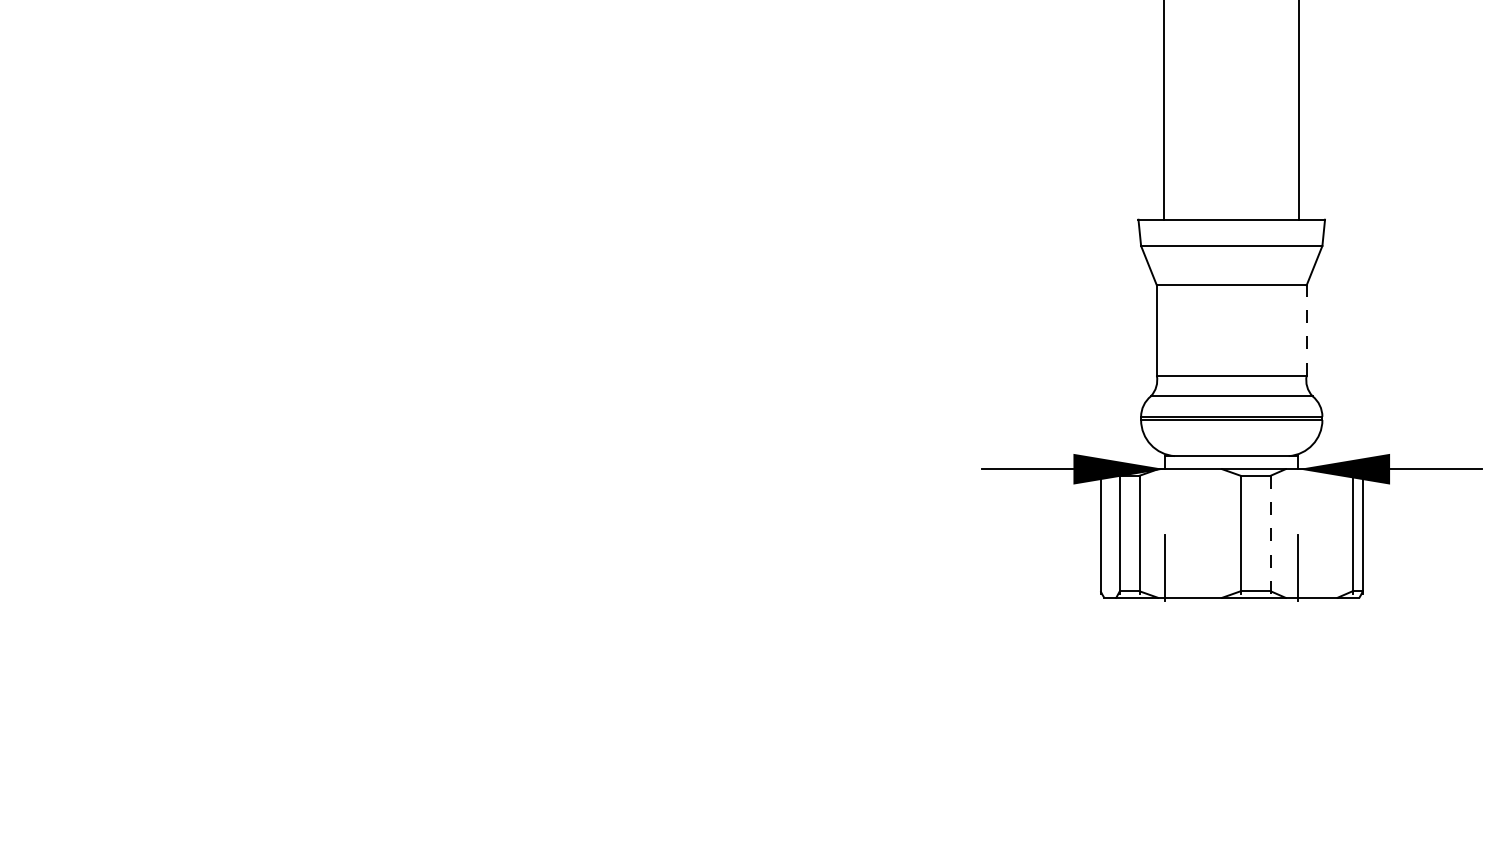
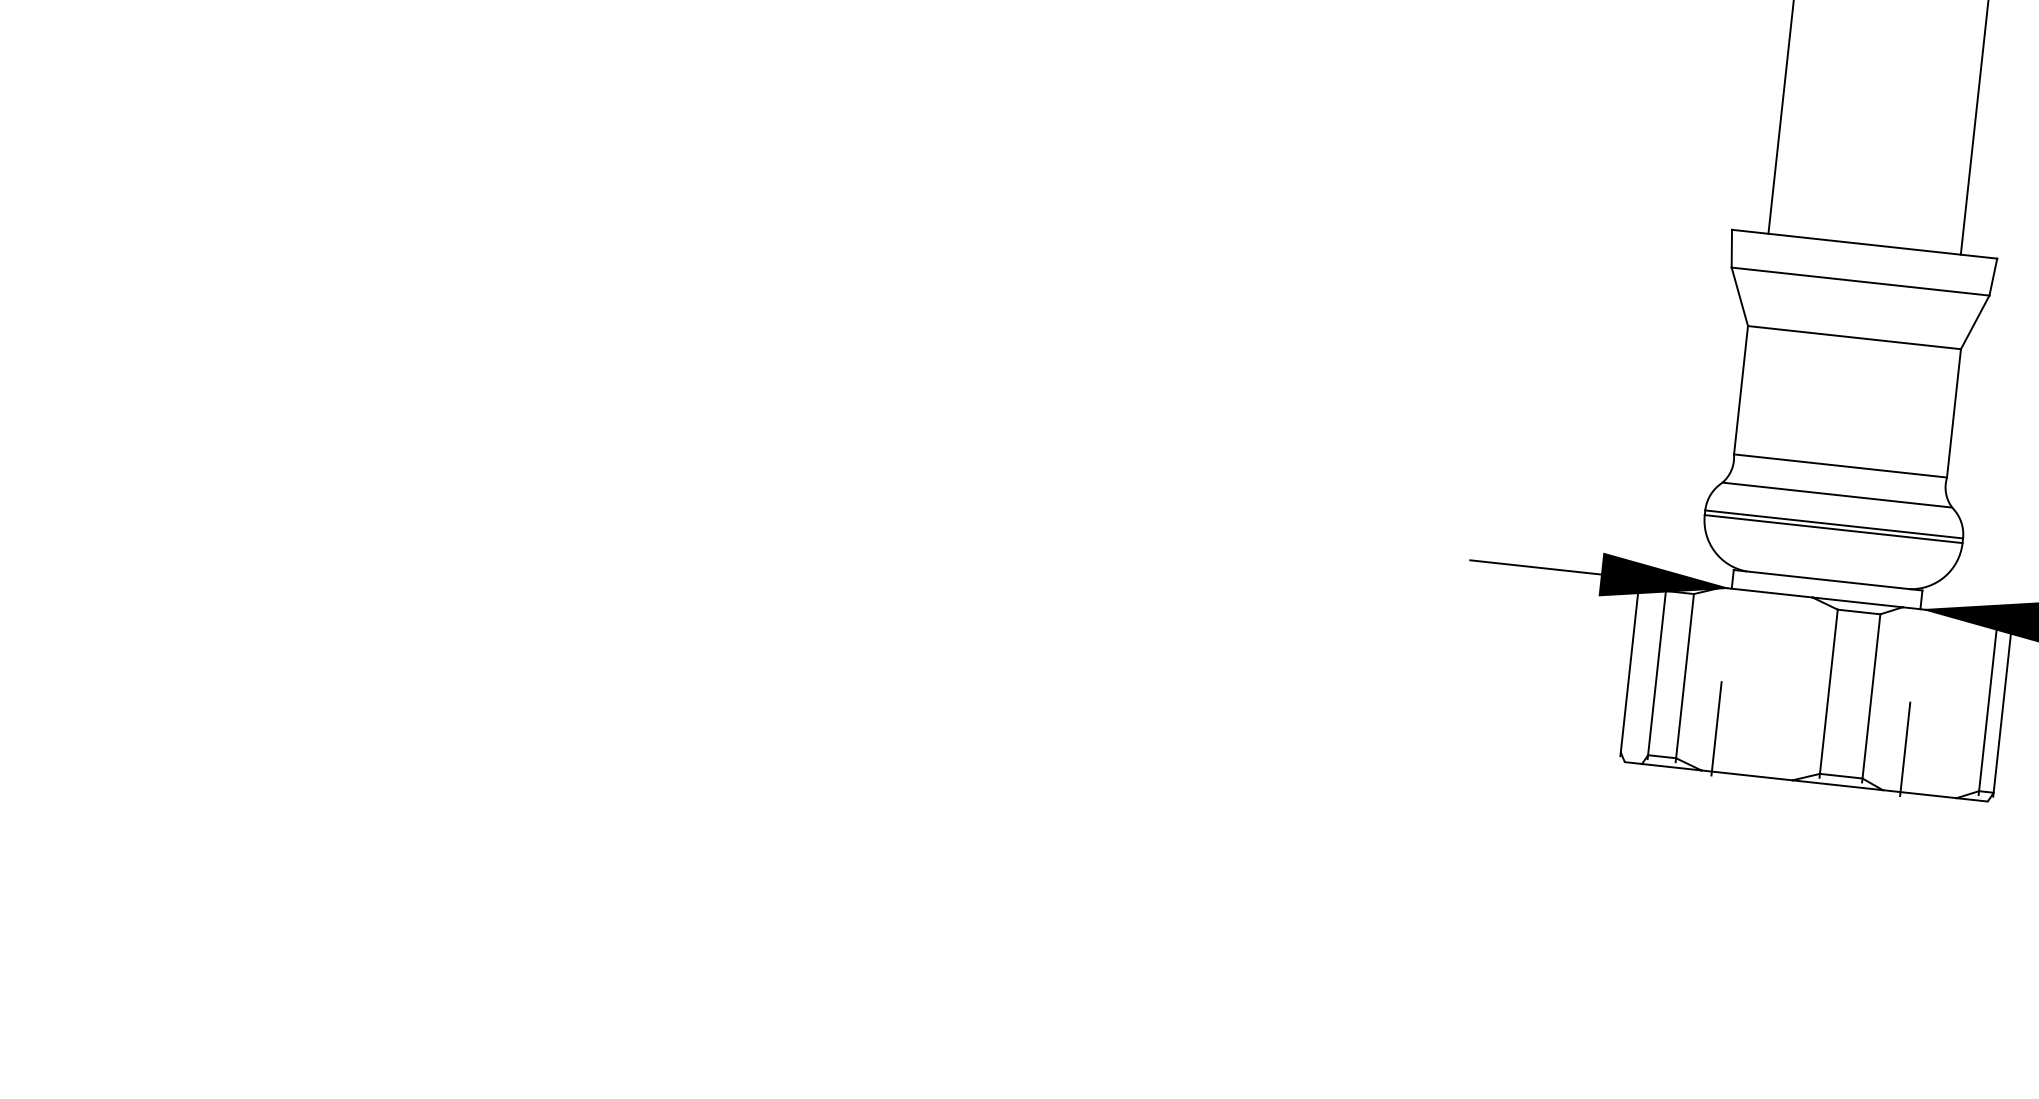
line: (1306, 330) -> (1953, 413), dashed -> solid
line: (1270, 534) -> (1871, 697), dashed -> solid

